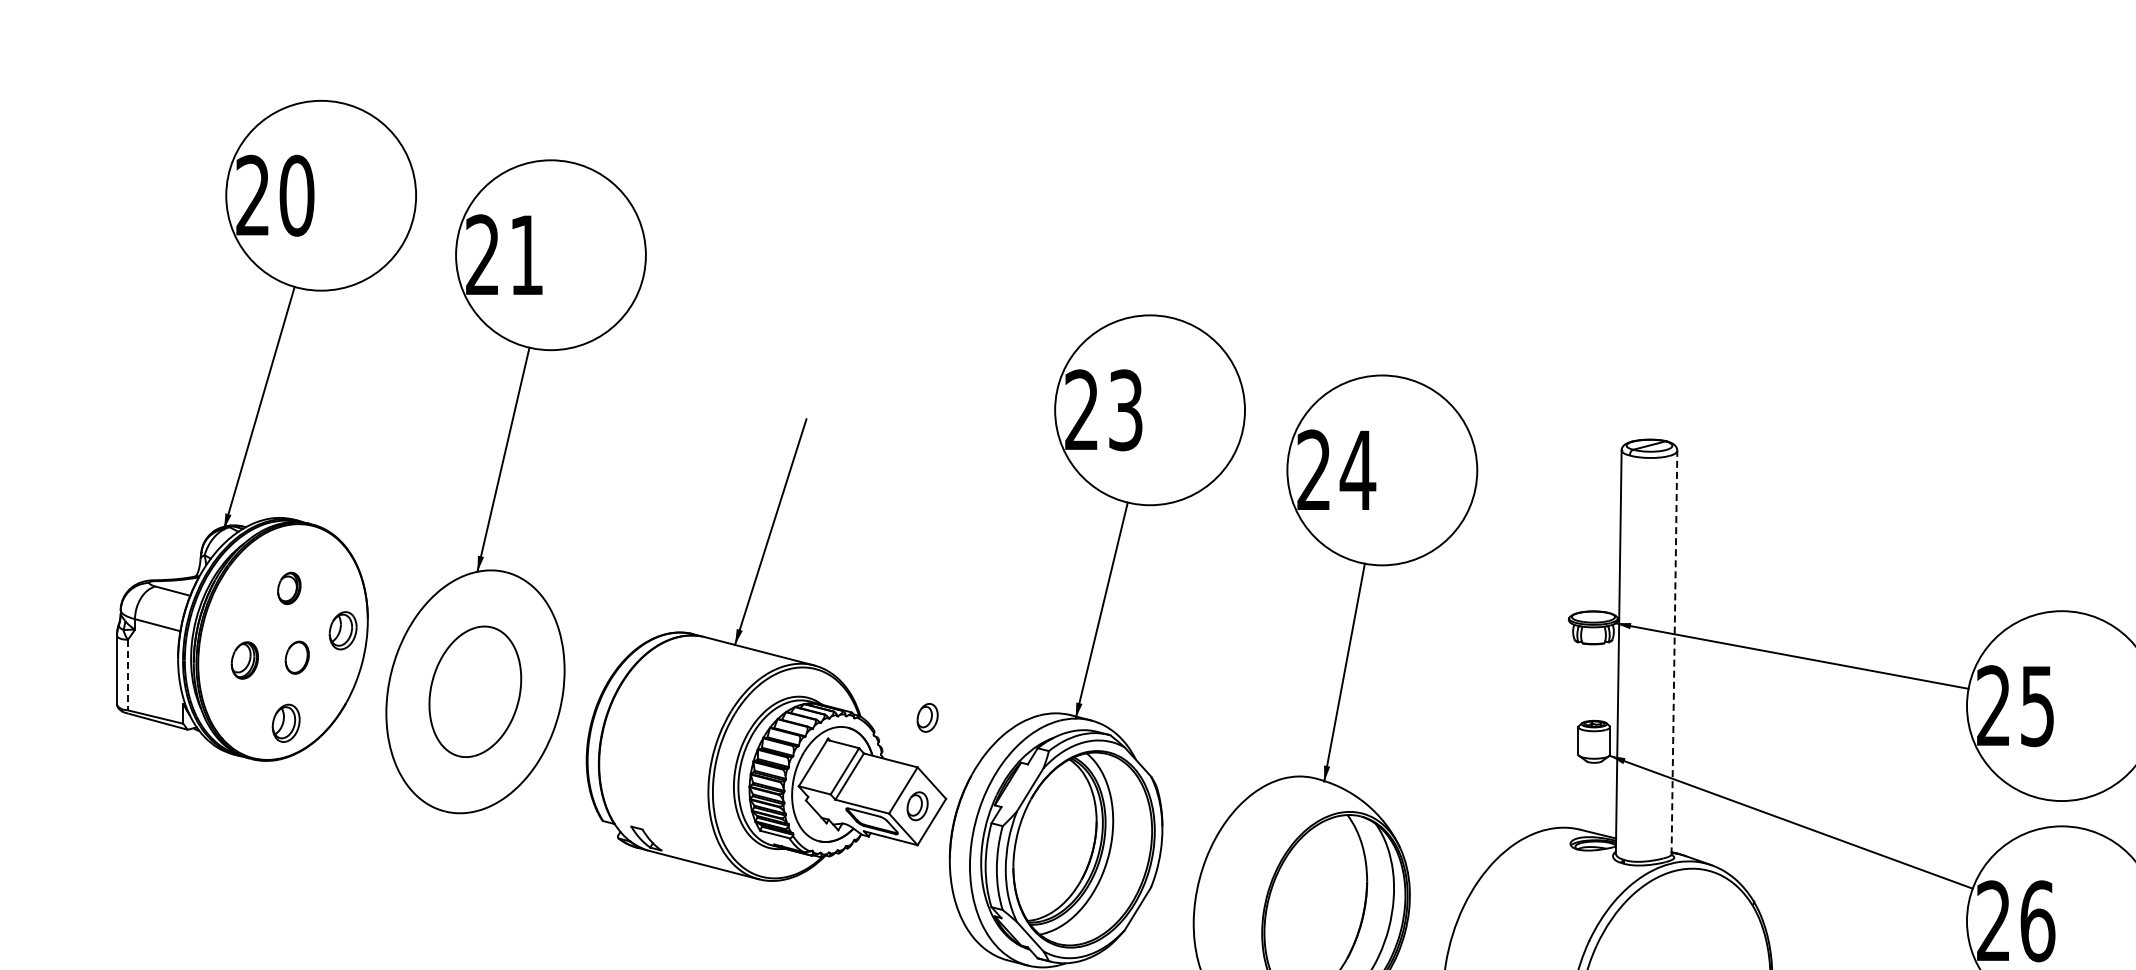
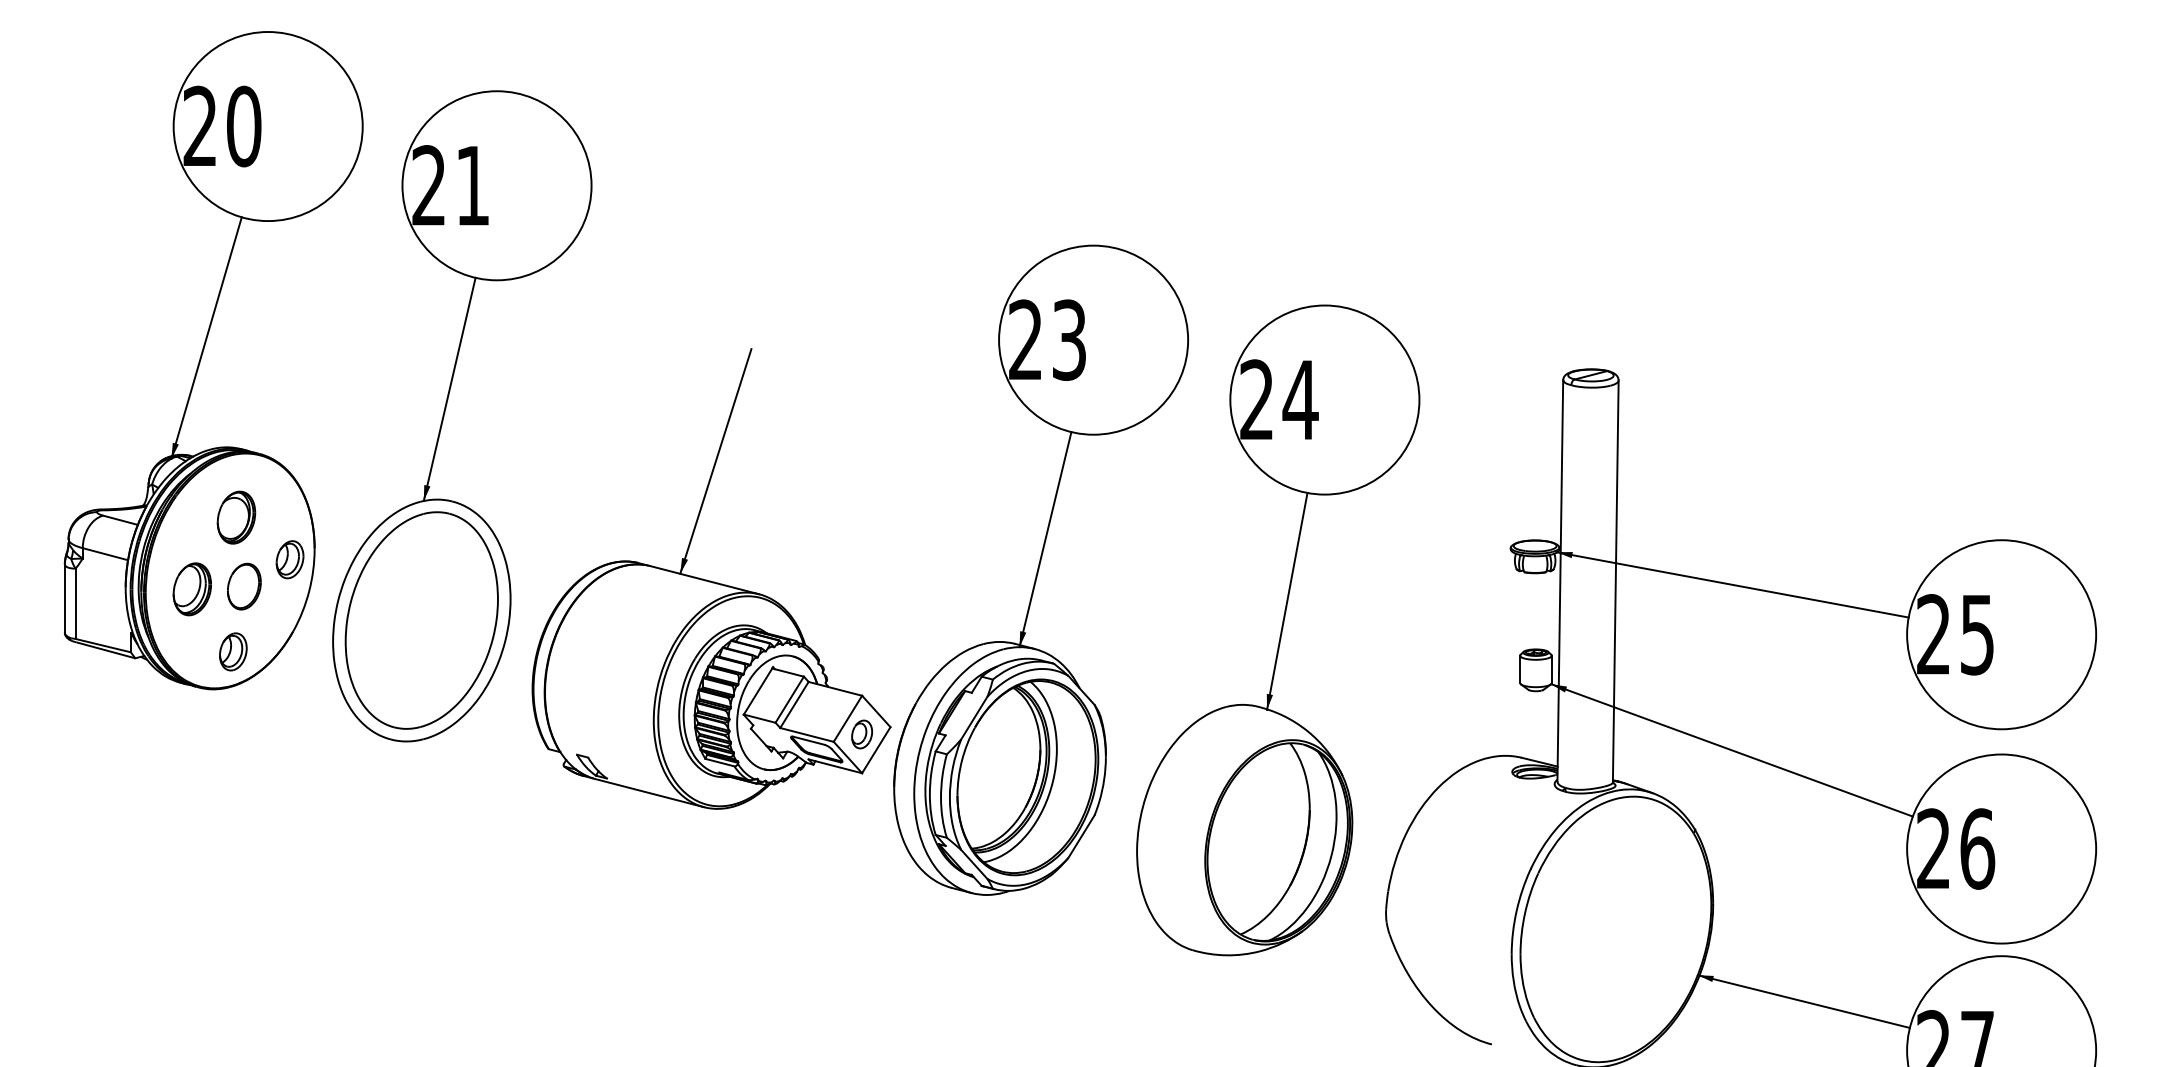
part: (289, 588) -> (236, 517), size x1.67
line: (1674, 652) -> (1615, 581), dashed -> solid
part: (297, 657) -> (244, 586), size x1.43
part: (244, 660) -> (191, 589), size x1.43
line: (127, 675) -> (75, 604), dashed -> solid
part: (475, 691) -> (421, 620), size x1.67
part: (928, 717) -> (872, 646), removed

